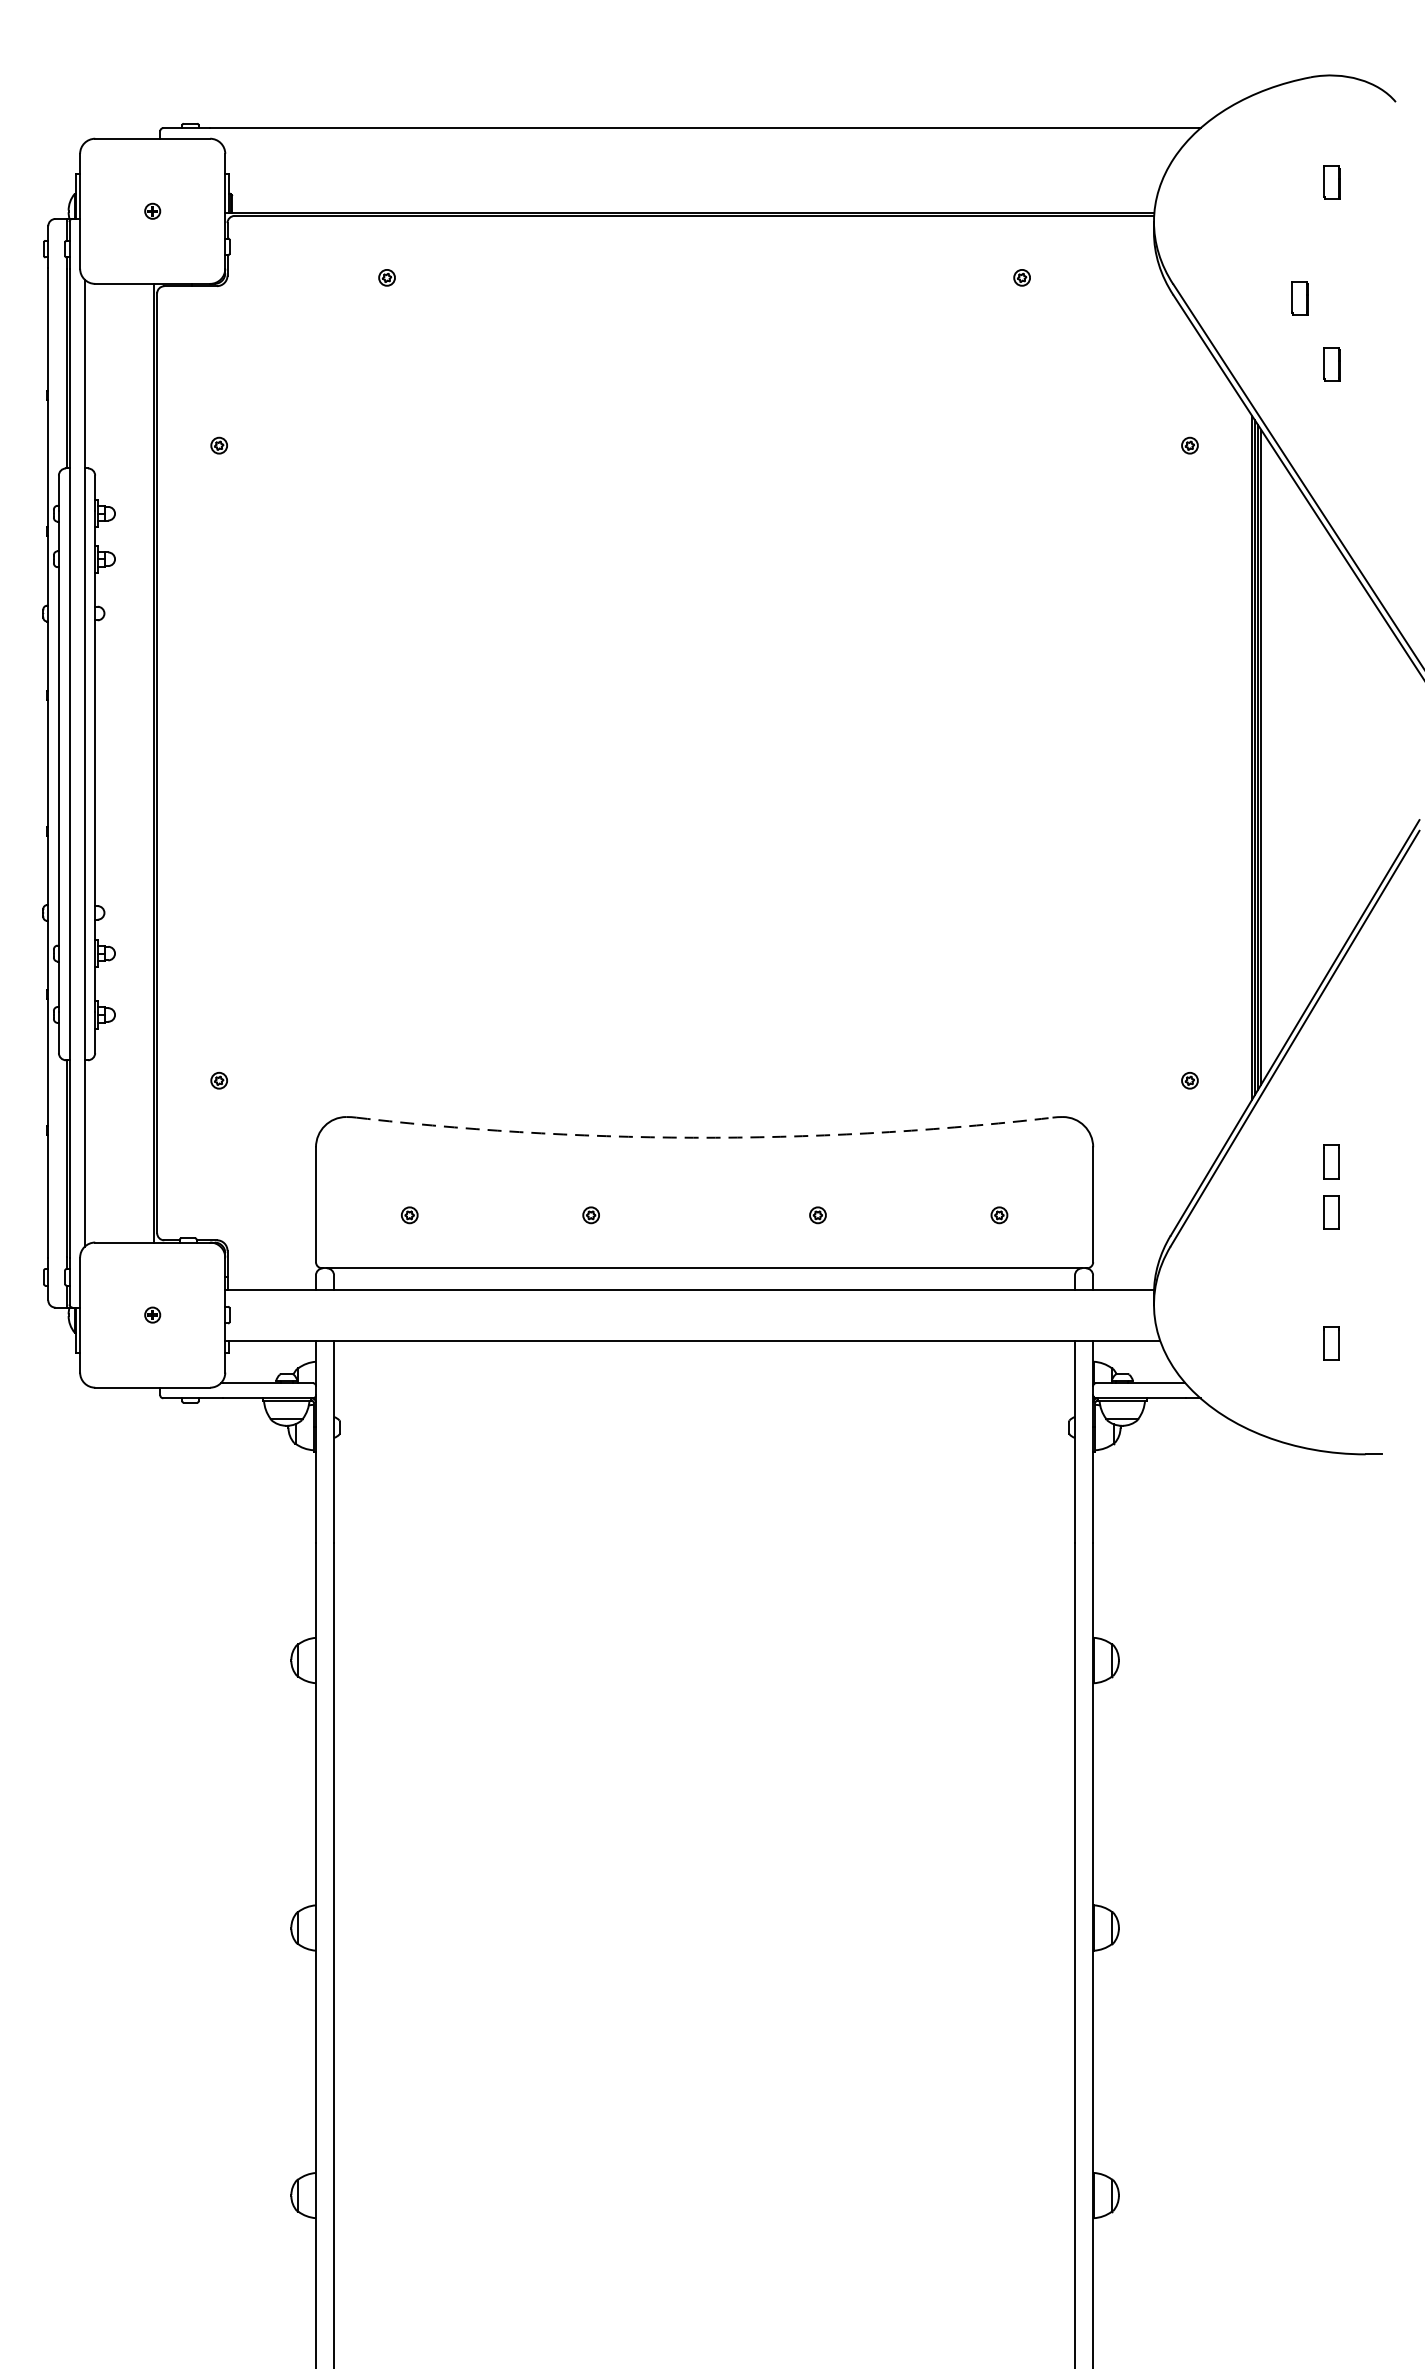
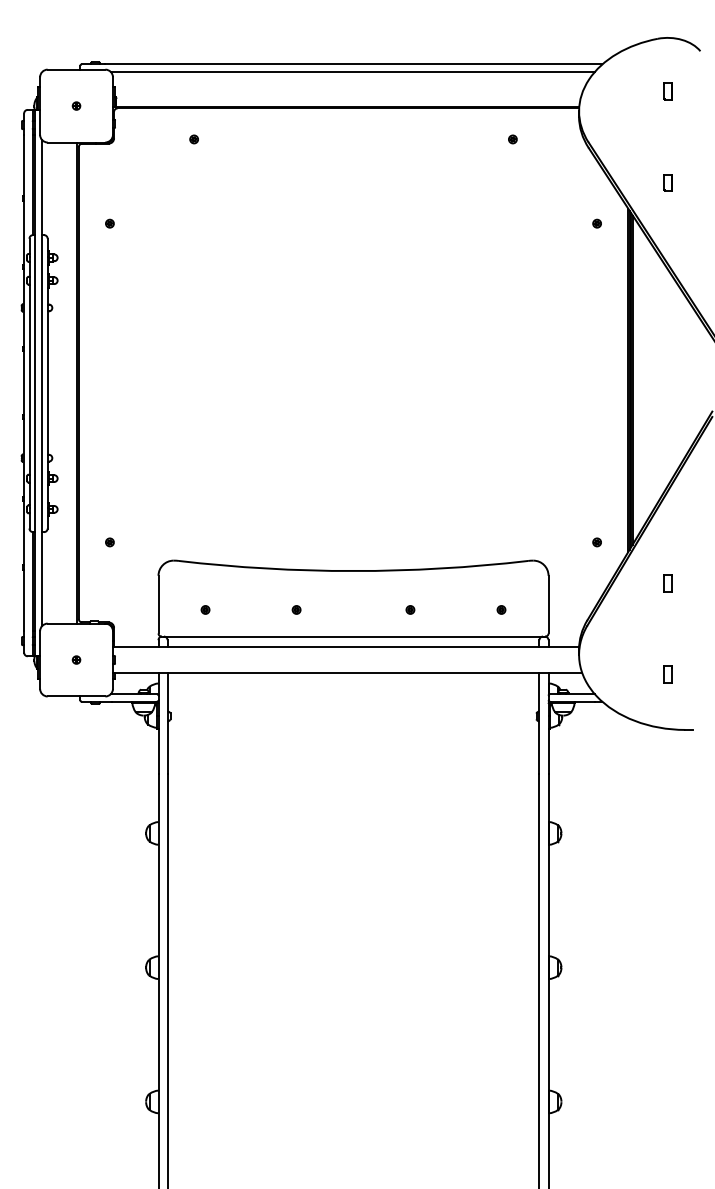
line: (702, 142) -> (352, 71), added
part: (1298, 297) -> (651, 149), removed
arc: (704, 1138) -> (353, 571), dashed -> solid
part: (1330, 1212) -> (667, 608), removed

